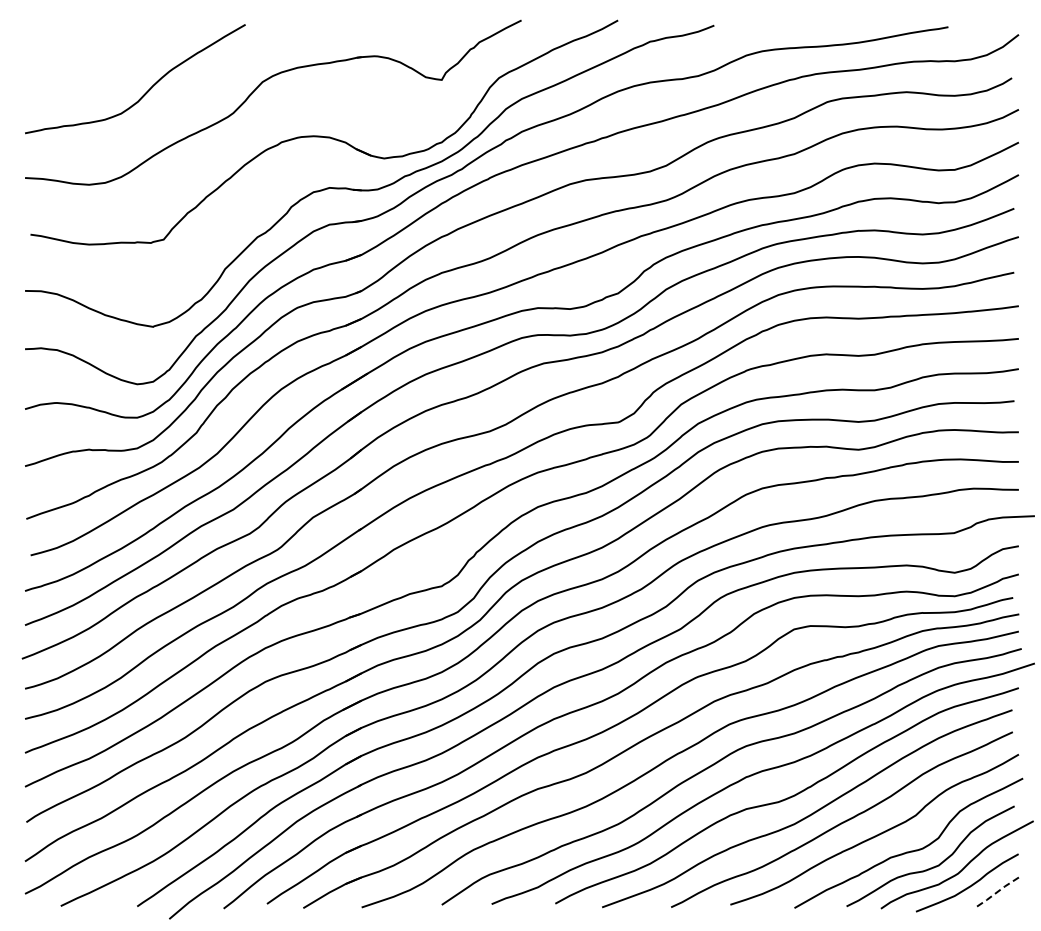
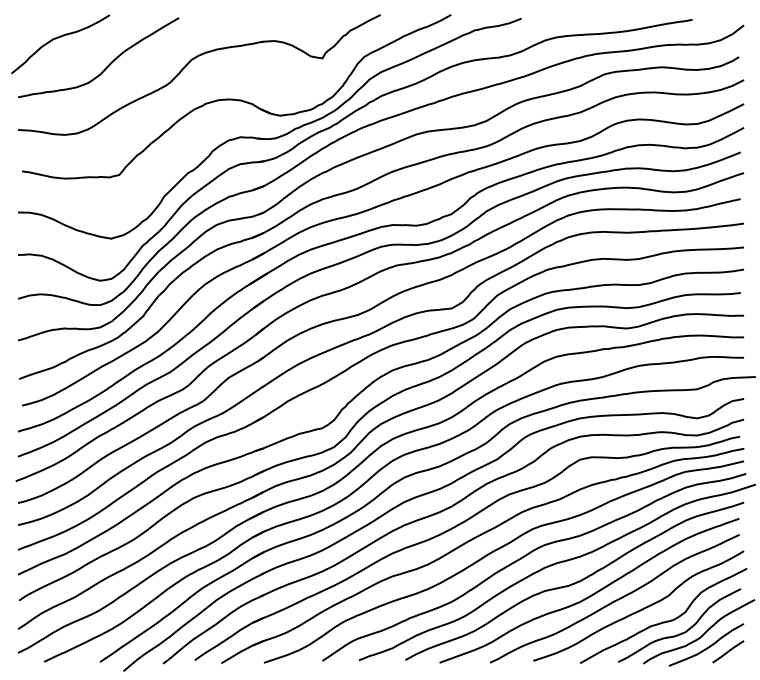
curve: (80, 52) -> (58, 38), added
line: (997, 892) -> (728, 651), dashed -> solid

